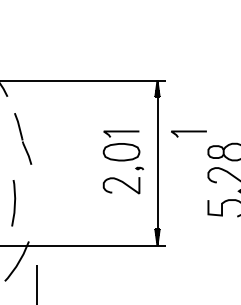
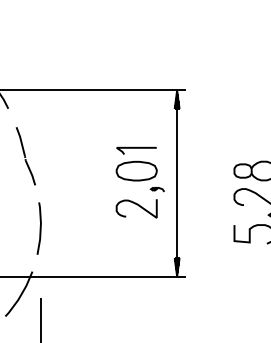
line: (188, 132) -> (212, 148), removed
part: (139, 168) -> (156, 189), size x1.67
line: (13, 203) -> (39, 228), moved

